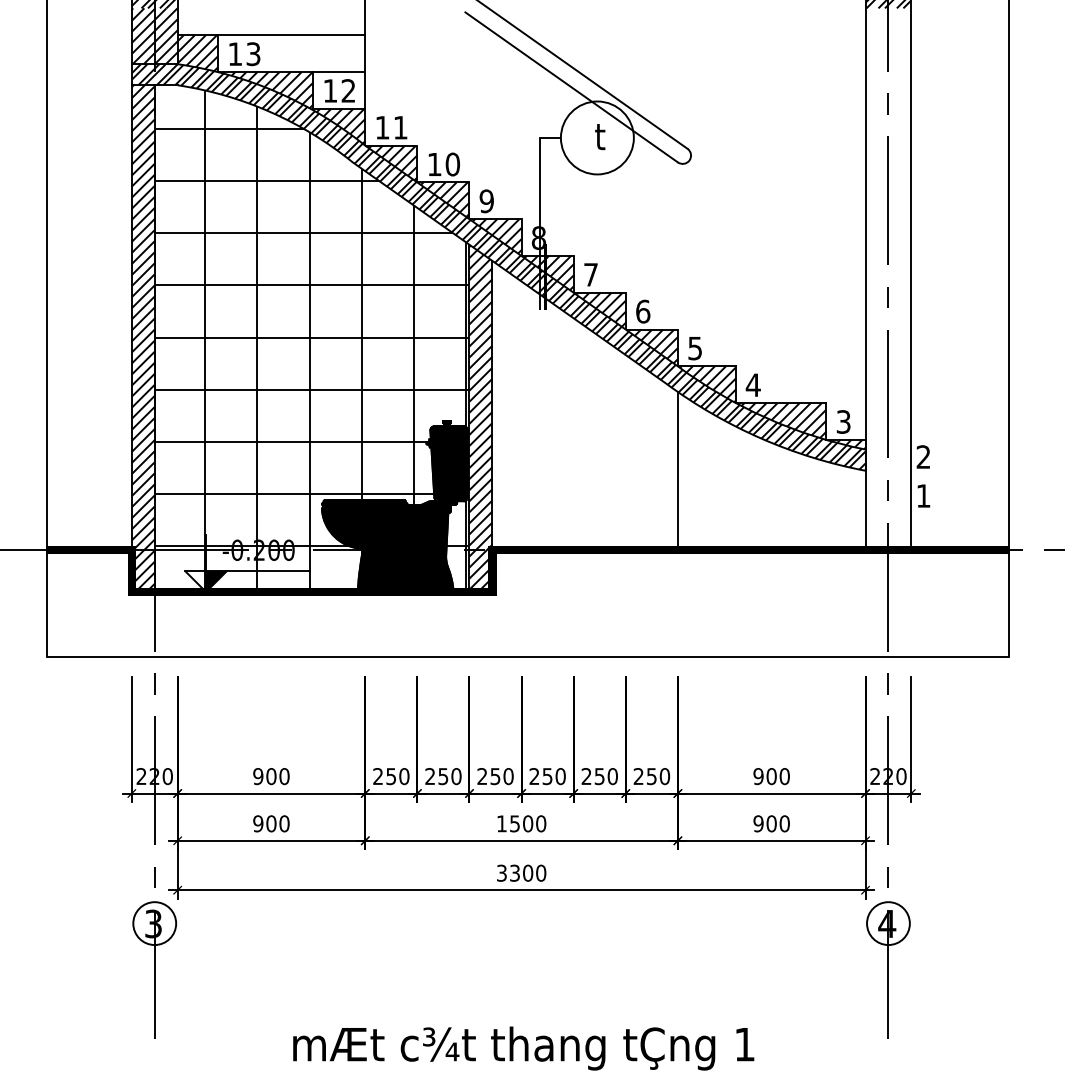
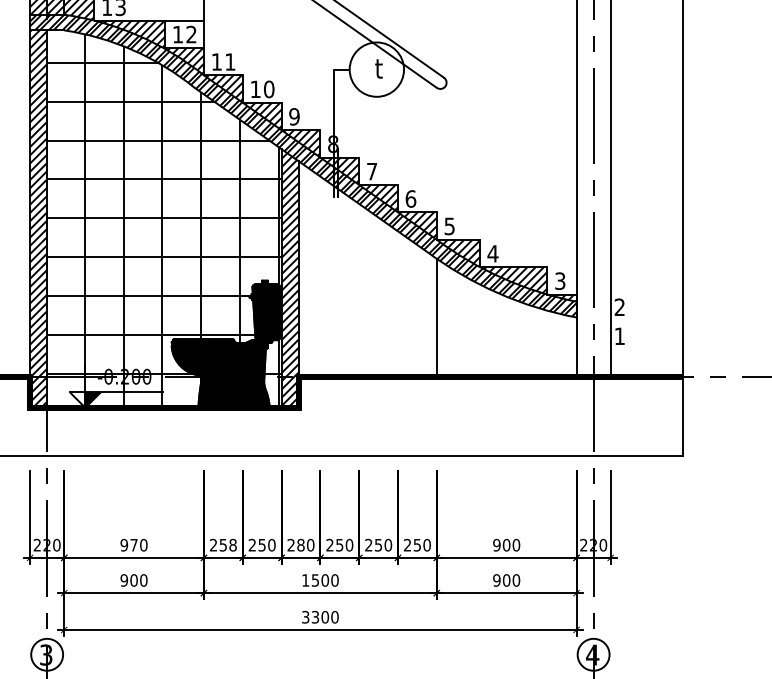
text: (271, 776) -> (134, 545), 900 -> 970
text: (404, 776) -> (233, 545), 250 -> 258
text: (495, 776) -> (300, 545), 250 -> 280

